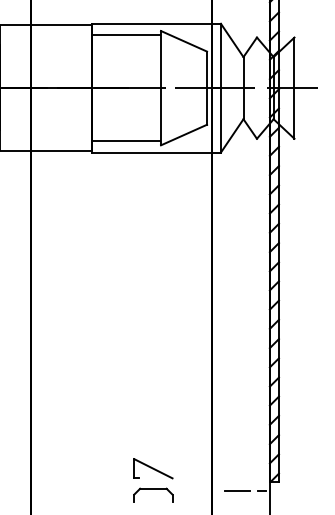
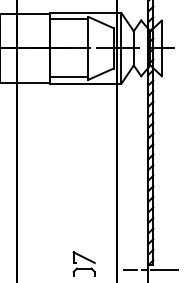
line: (297, 490) -> (163, 269), added

